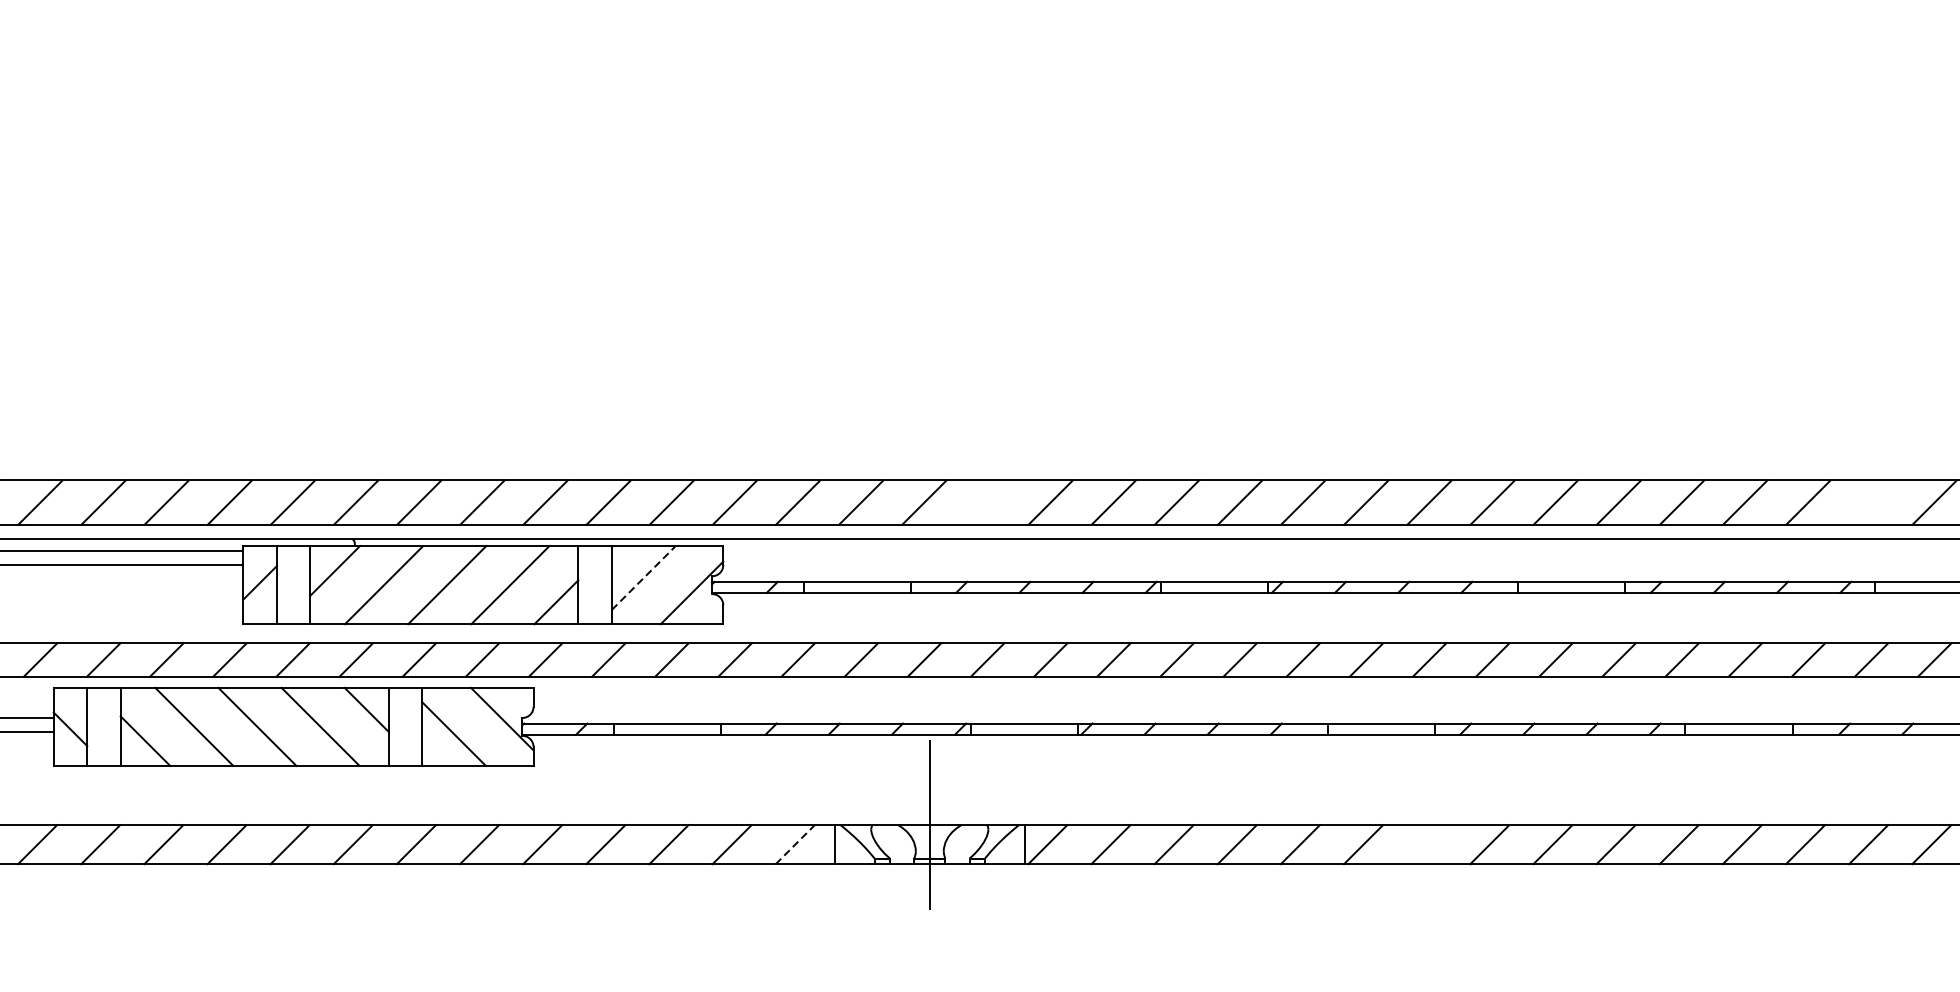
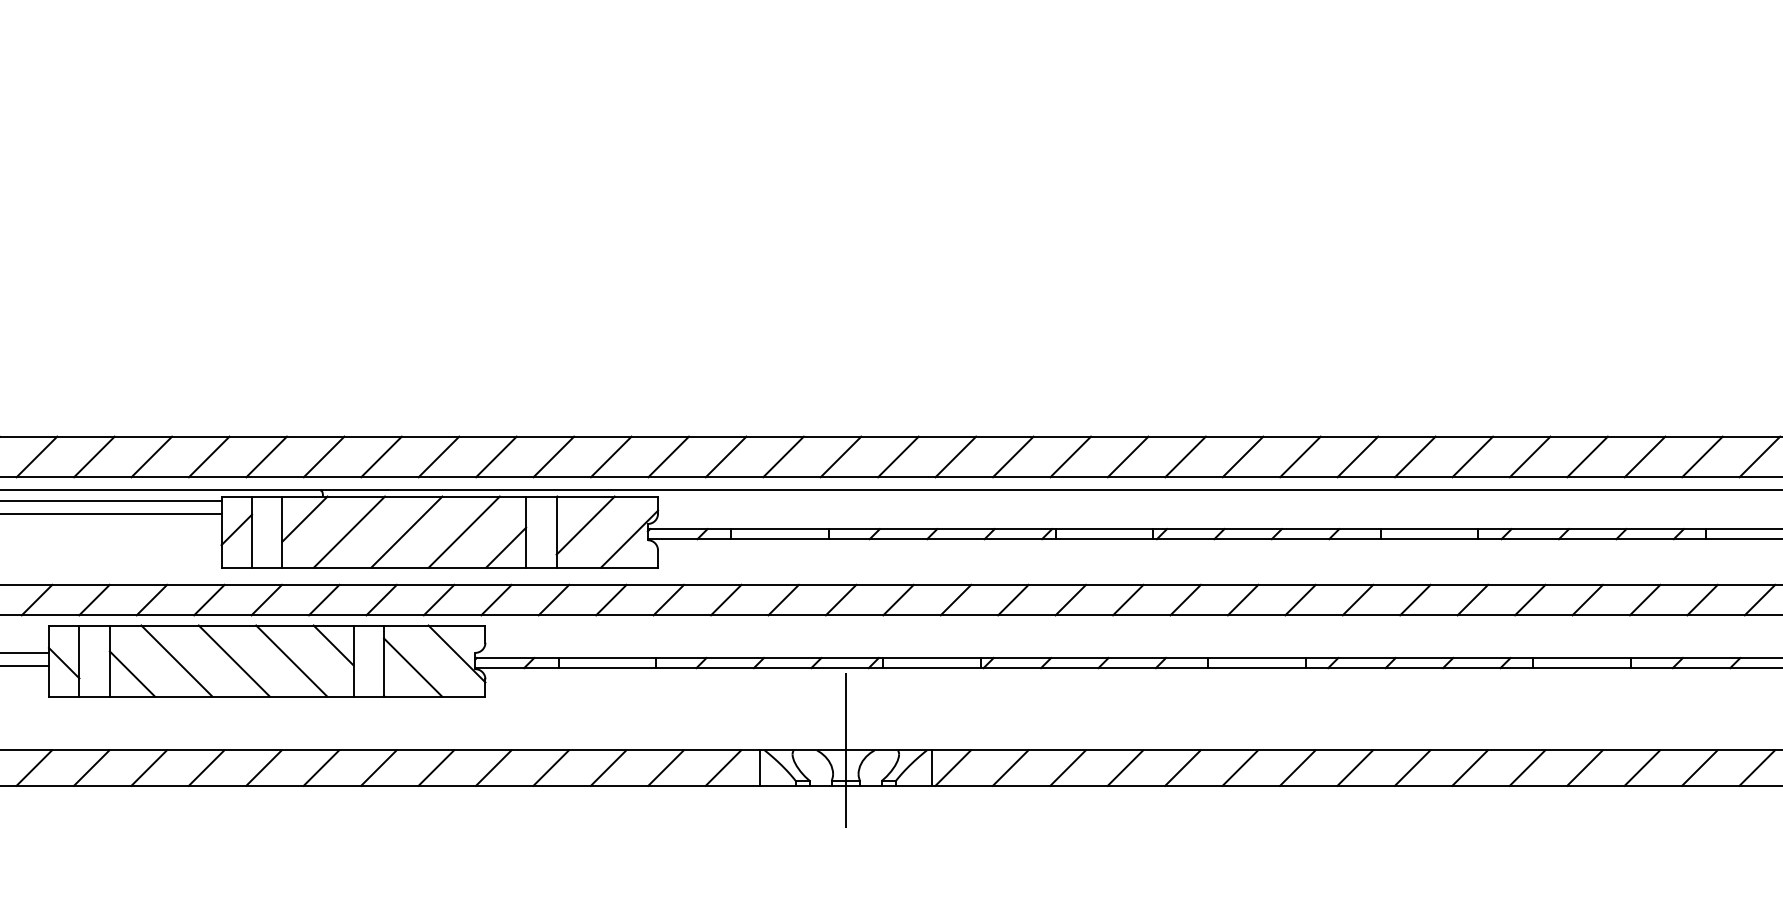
line: (987, 502) -> (898, 456), added
line: (1871, 502) -> (1702, 456), added
line: (644, 577) -> (586, 525), dashed -> solid
line: (795, 843) -> (723, 767), dashed -> solid
line: (1426, 843) -> (1297, 767), added

